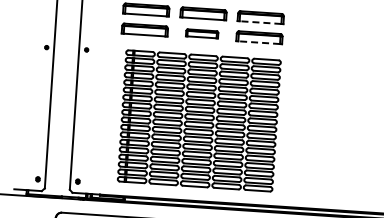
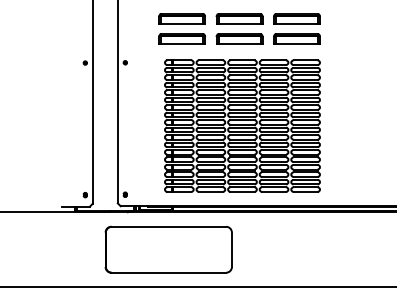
line: (261, 22) -> (297, 23), dashed -> solid
part: (202, 33) -> (239, 38), size x1.43
line: (259, 43) -> (297, 44), dashed -> solid

